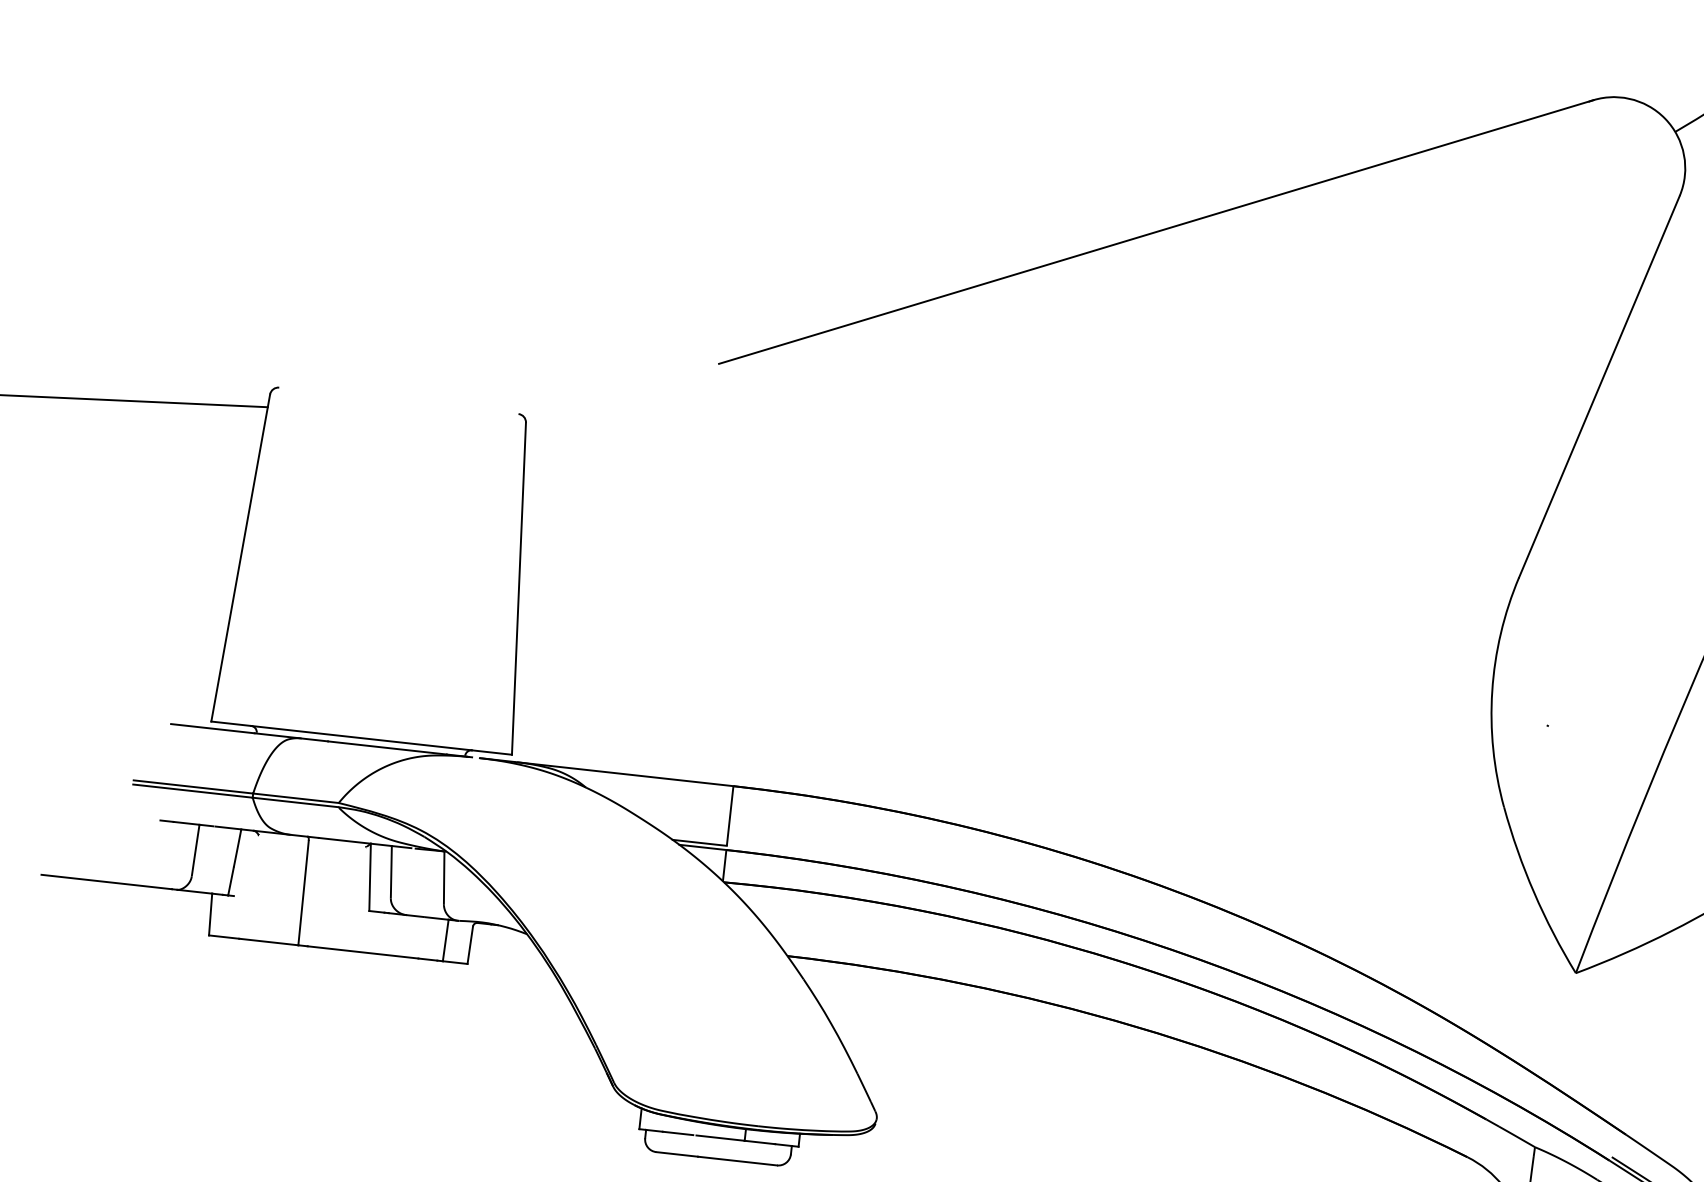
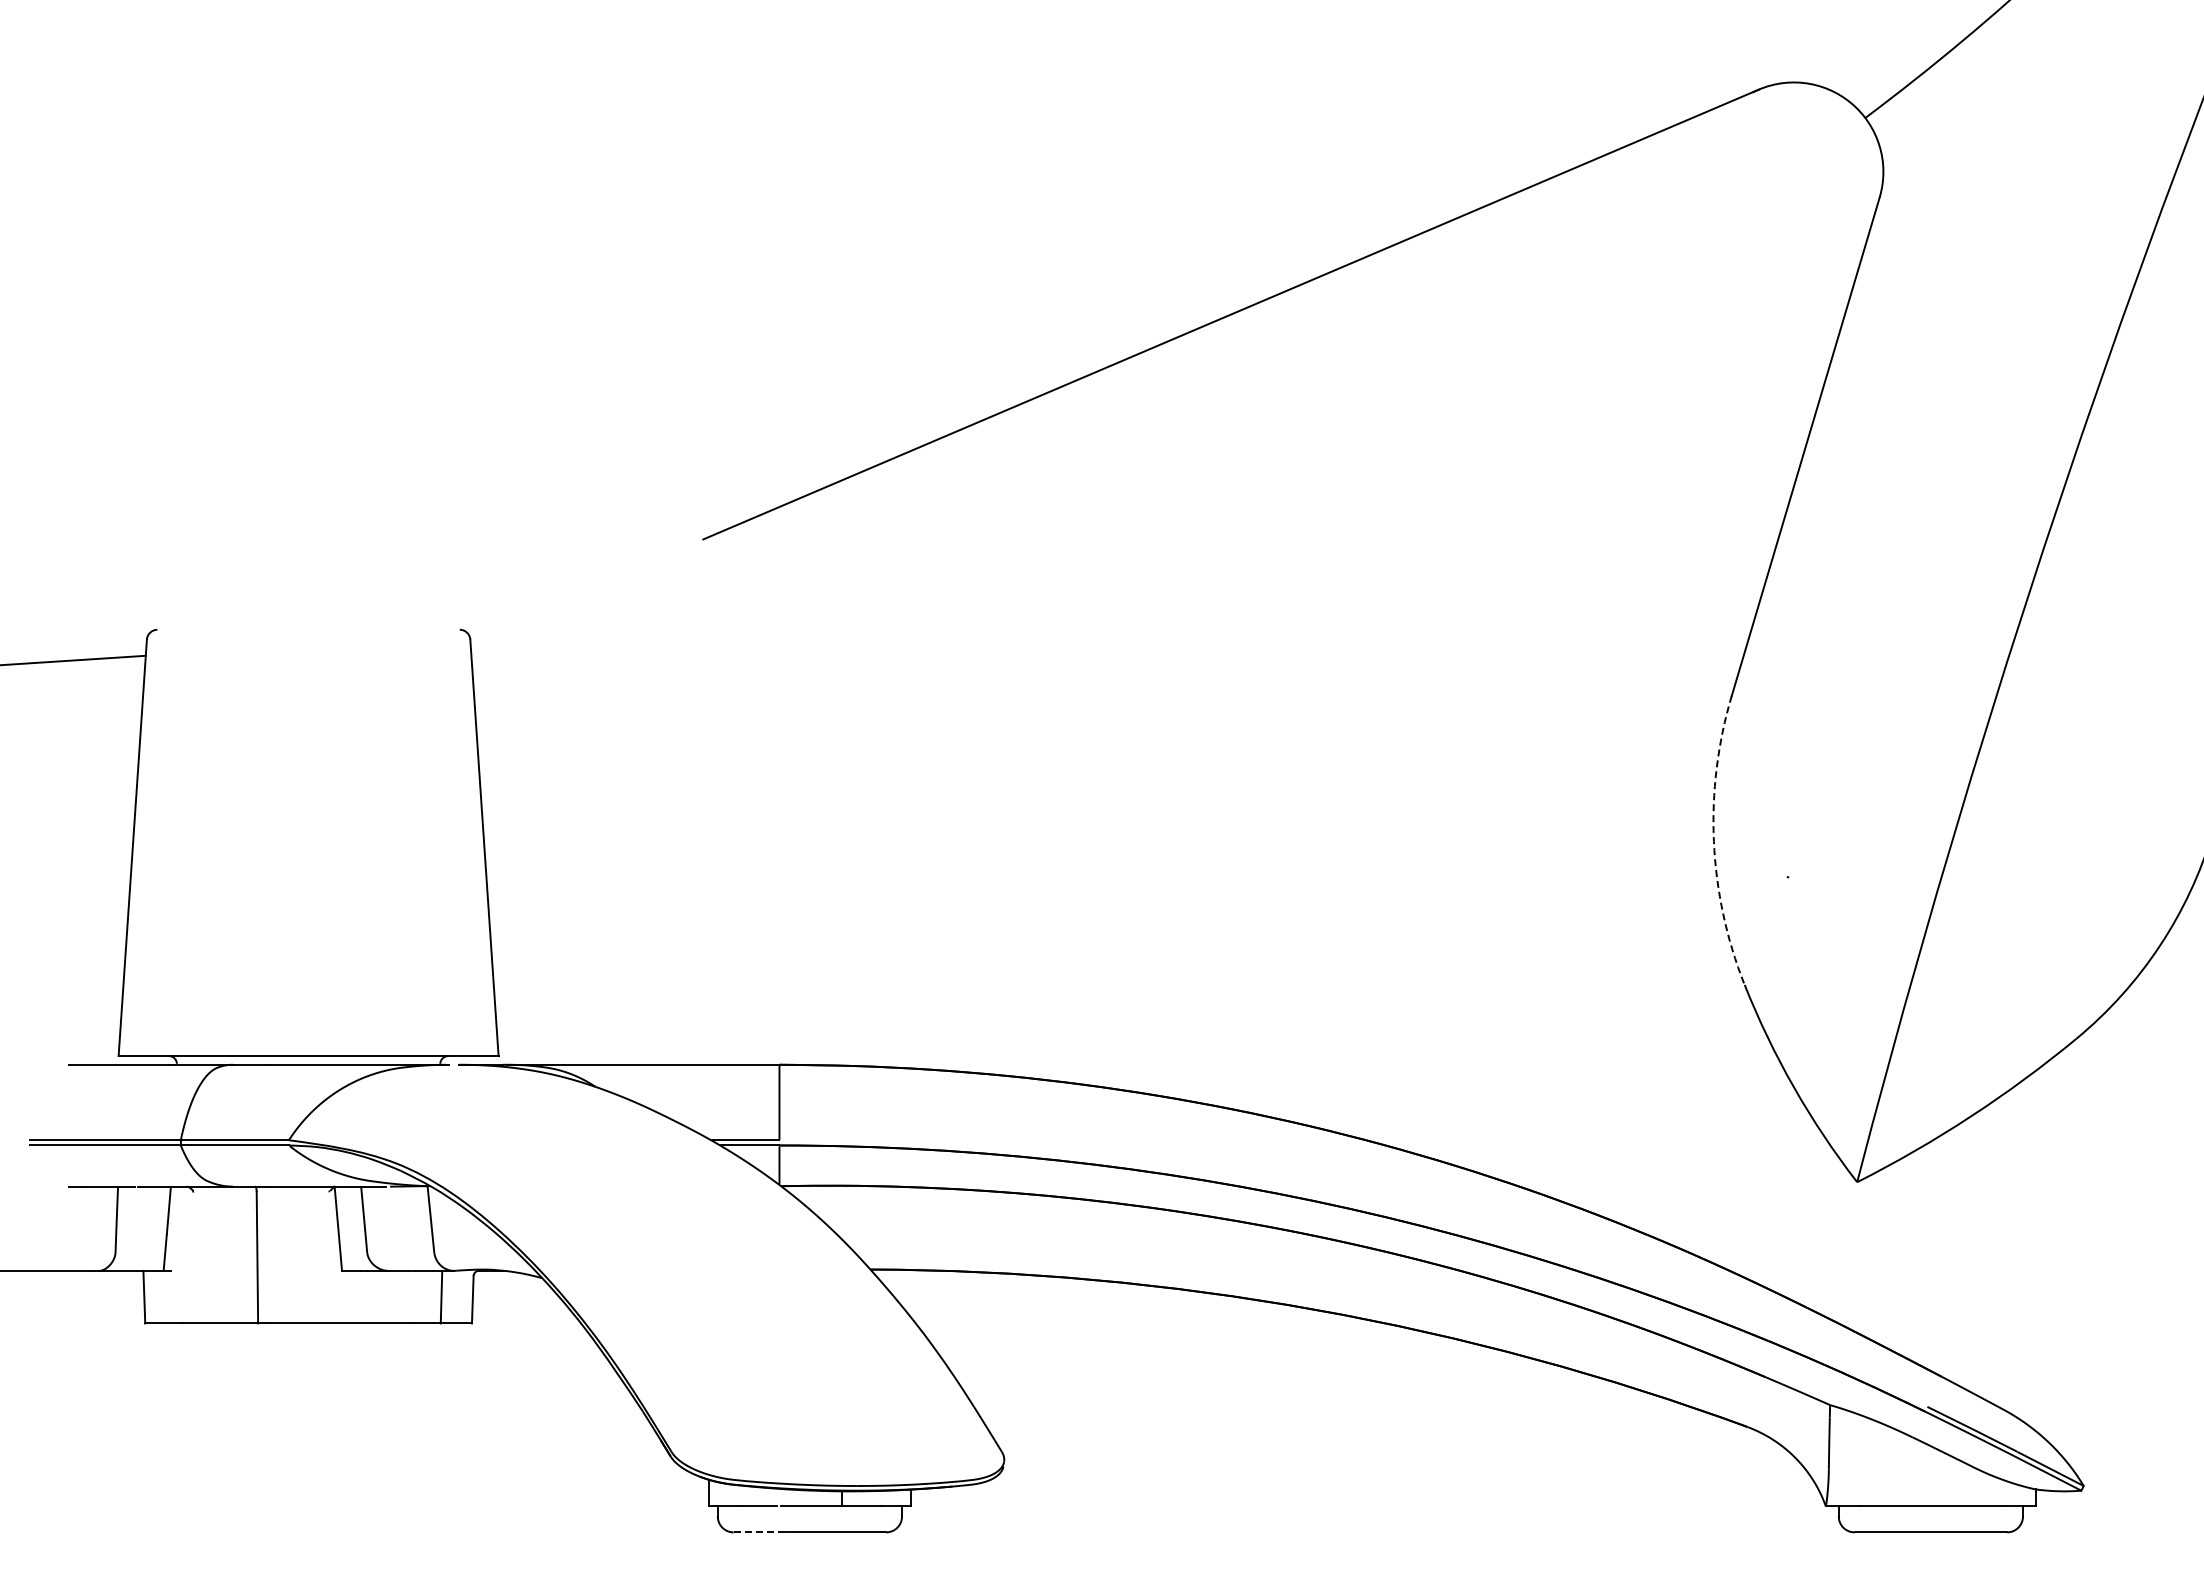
arc: (1491, 691) -> (1713, 841), solid -> dashed
line: (677, 1154) -> (760, 1532), solid -> dashed

